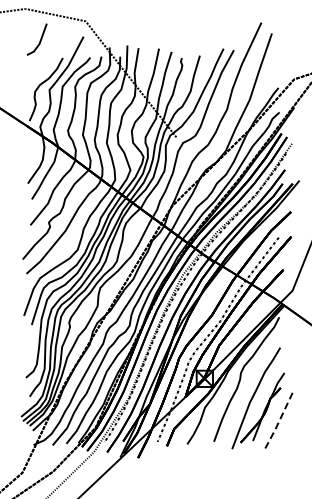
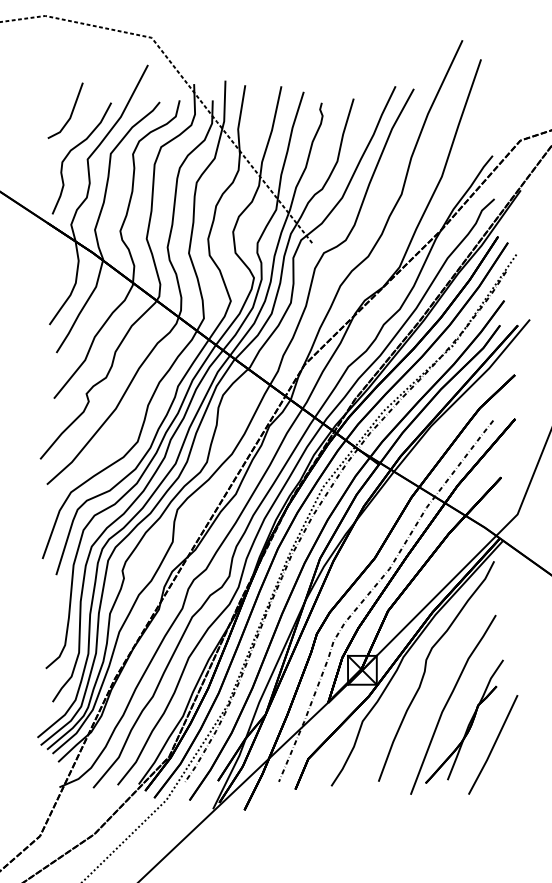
line: (39, 40) -> (69, 112), moved
line: (278, 422) -> (492, 747), dashed -> solid

